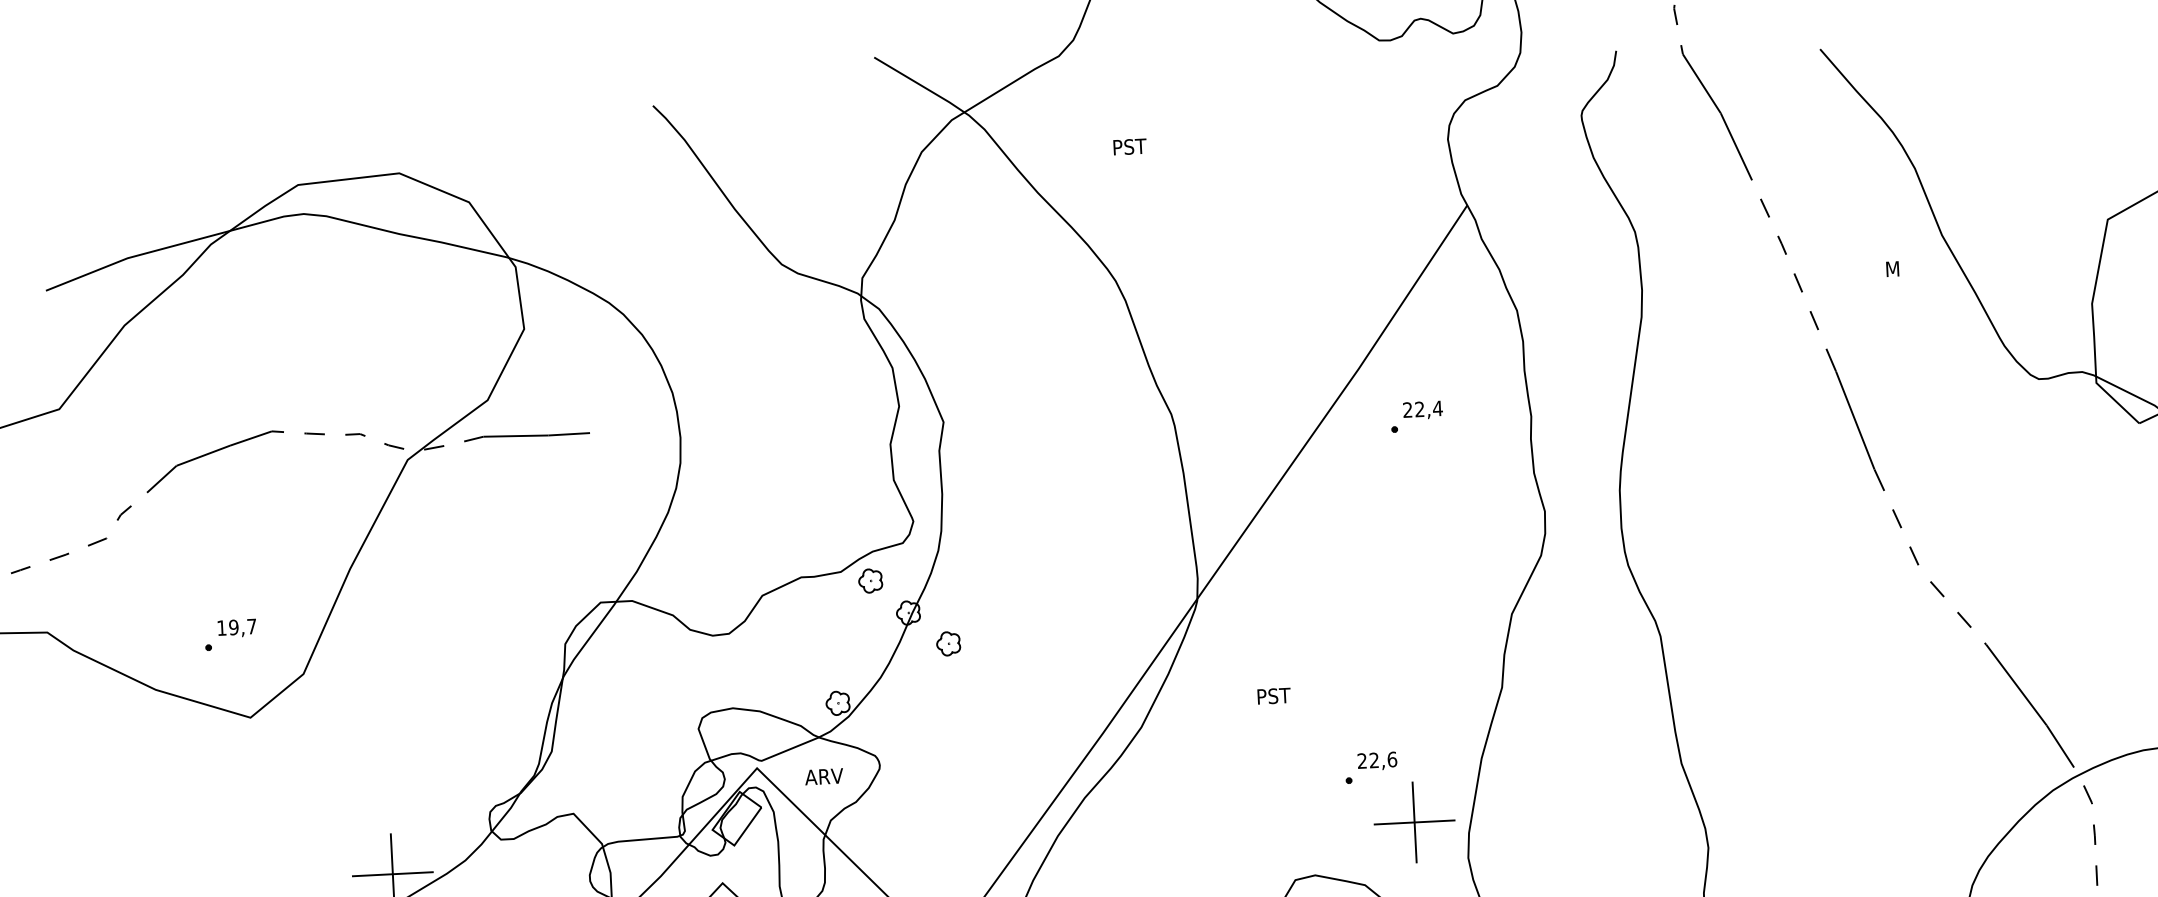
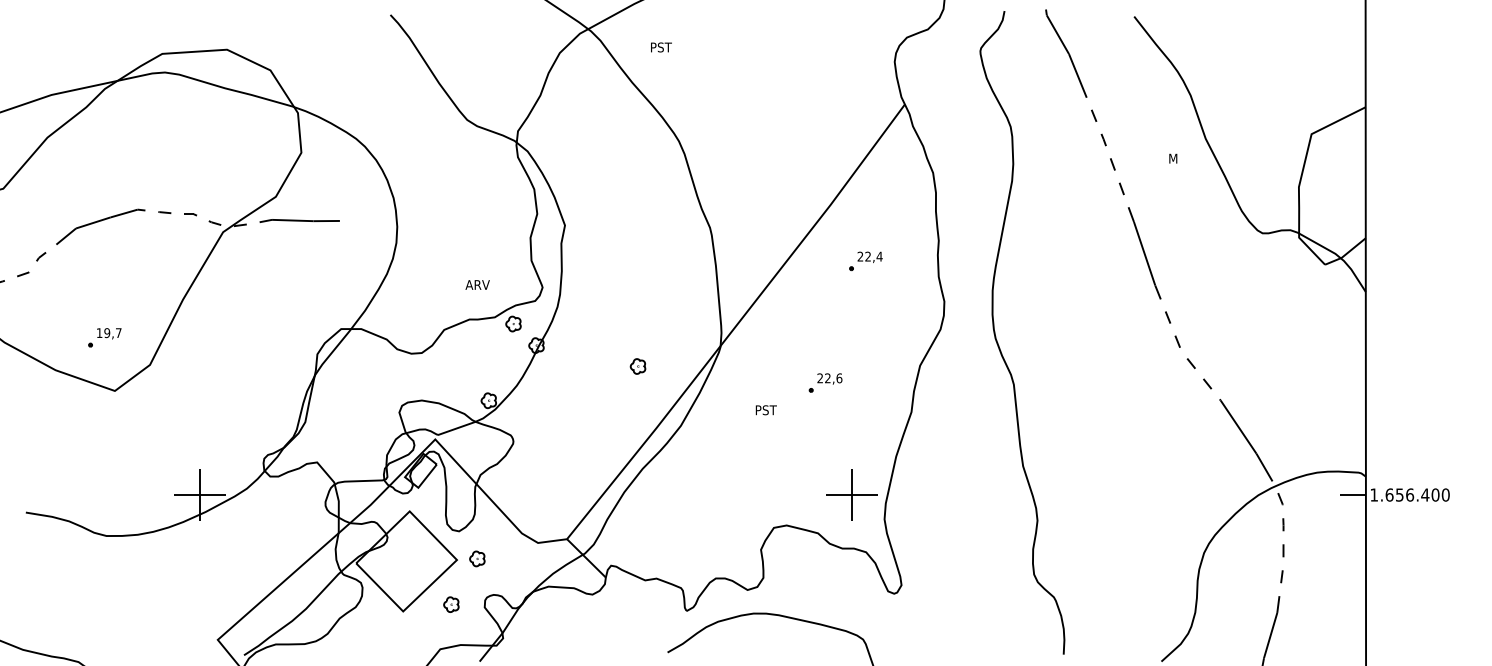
text: (1130, 146) -> (661, 47), moved
part: (1416, 417) -> (865, 261), moved
part: (947, 643) -> (637, 366), moved
part: (1370, 767) -> (825, 382), moved
text: (823, 776) -> (477, 284), moved

